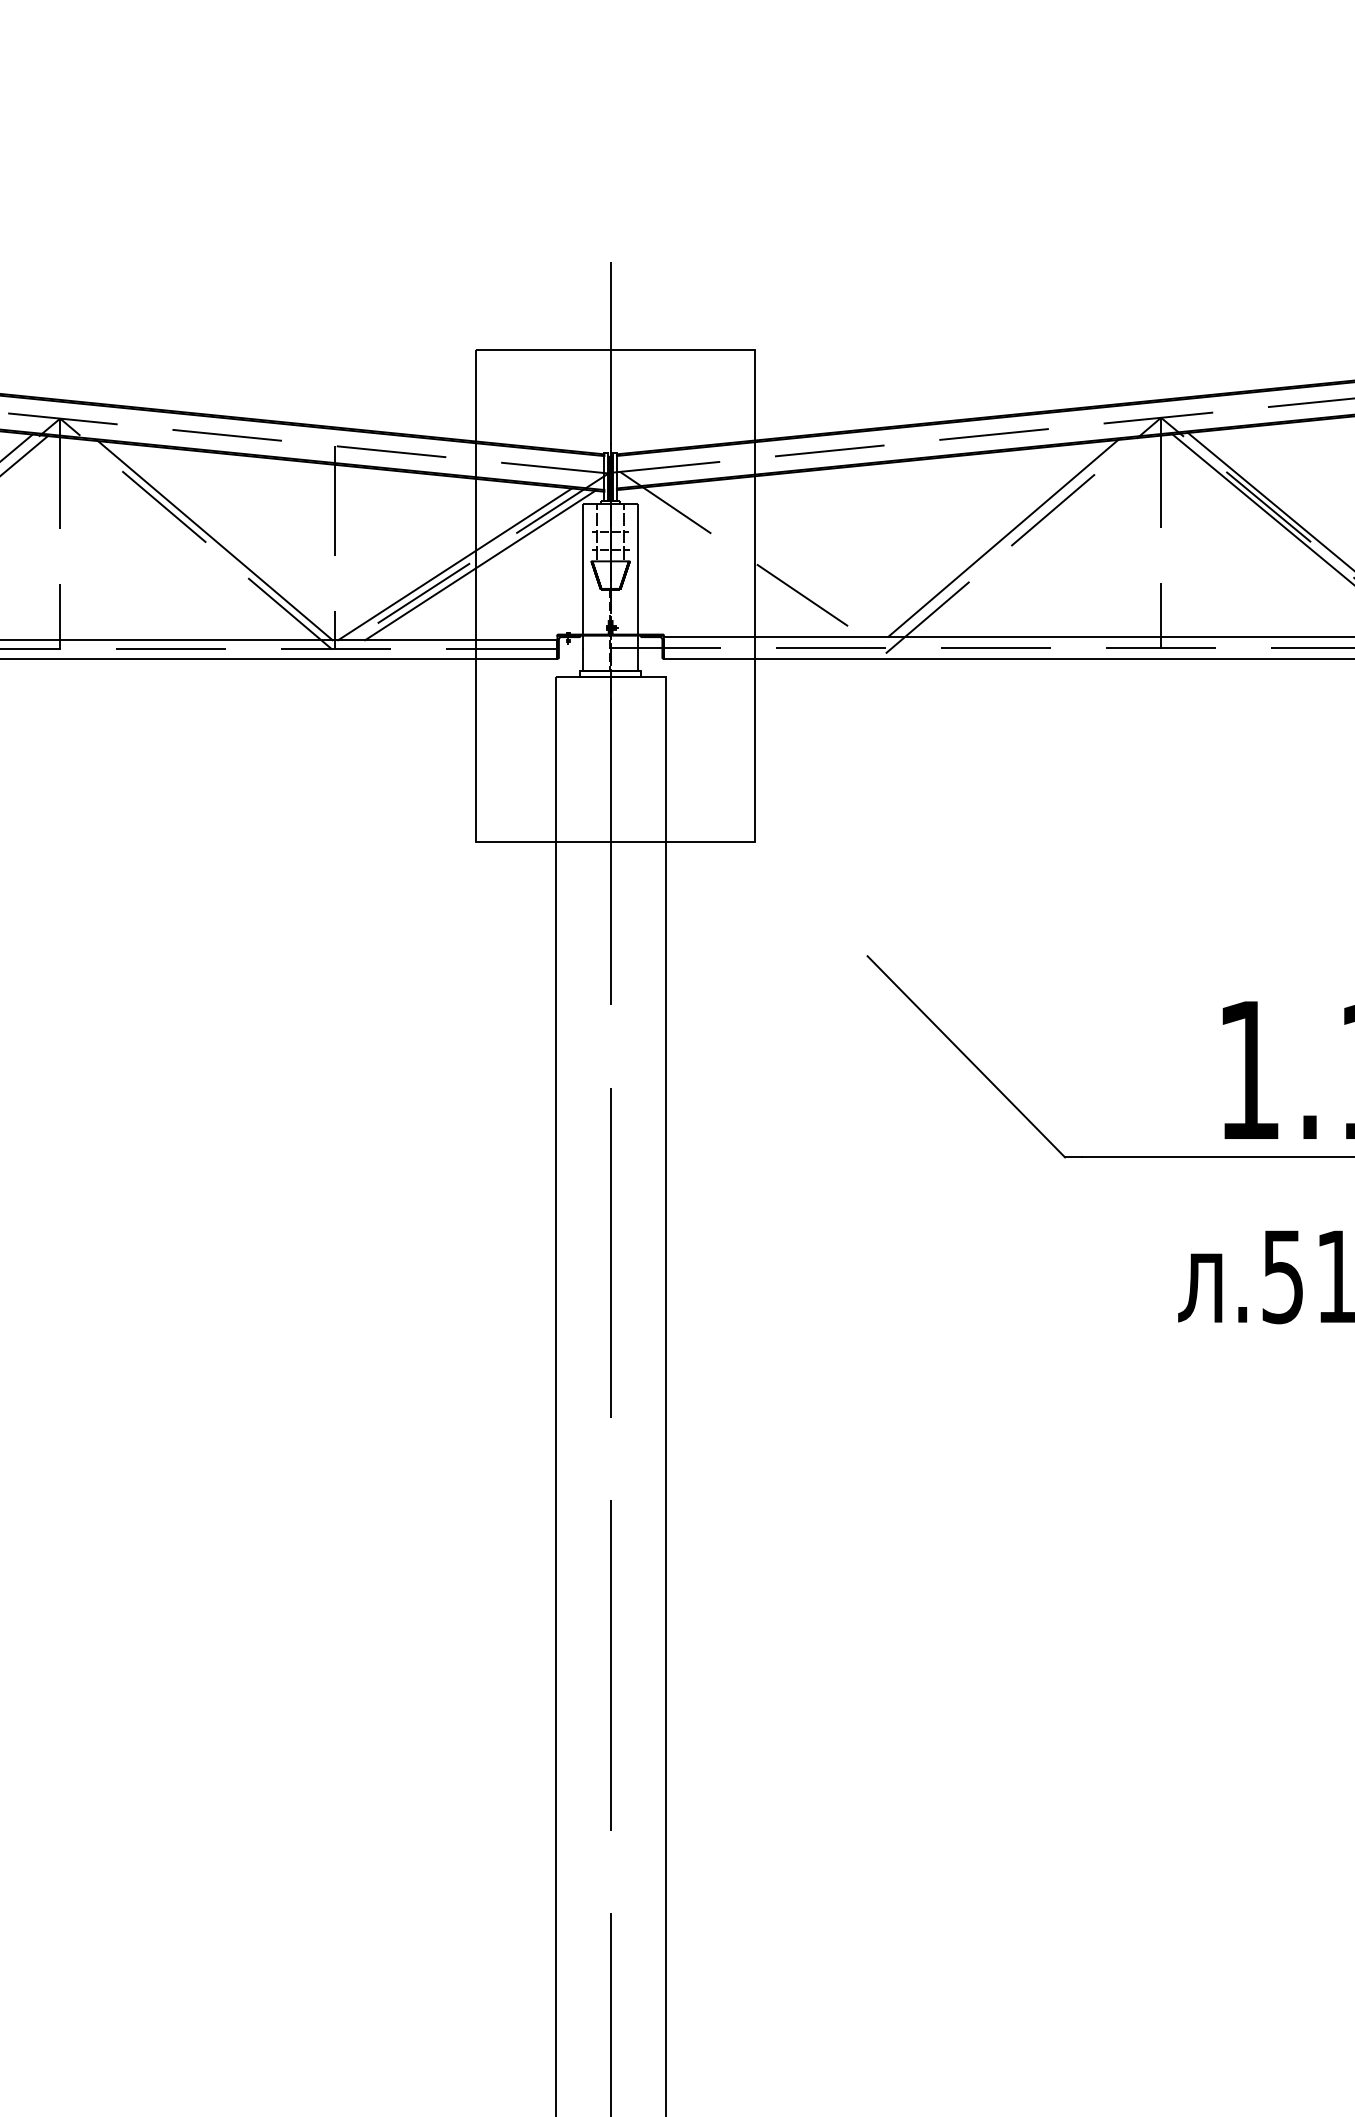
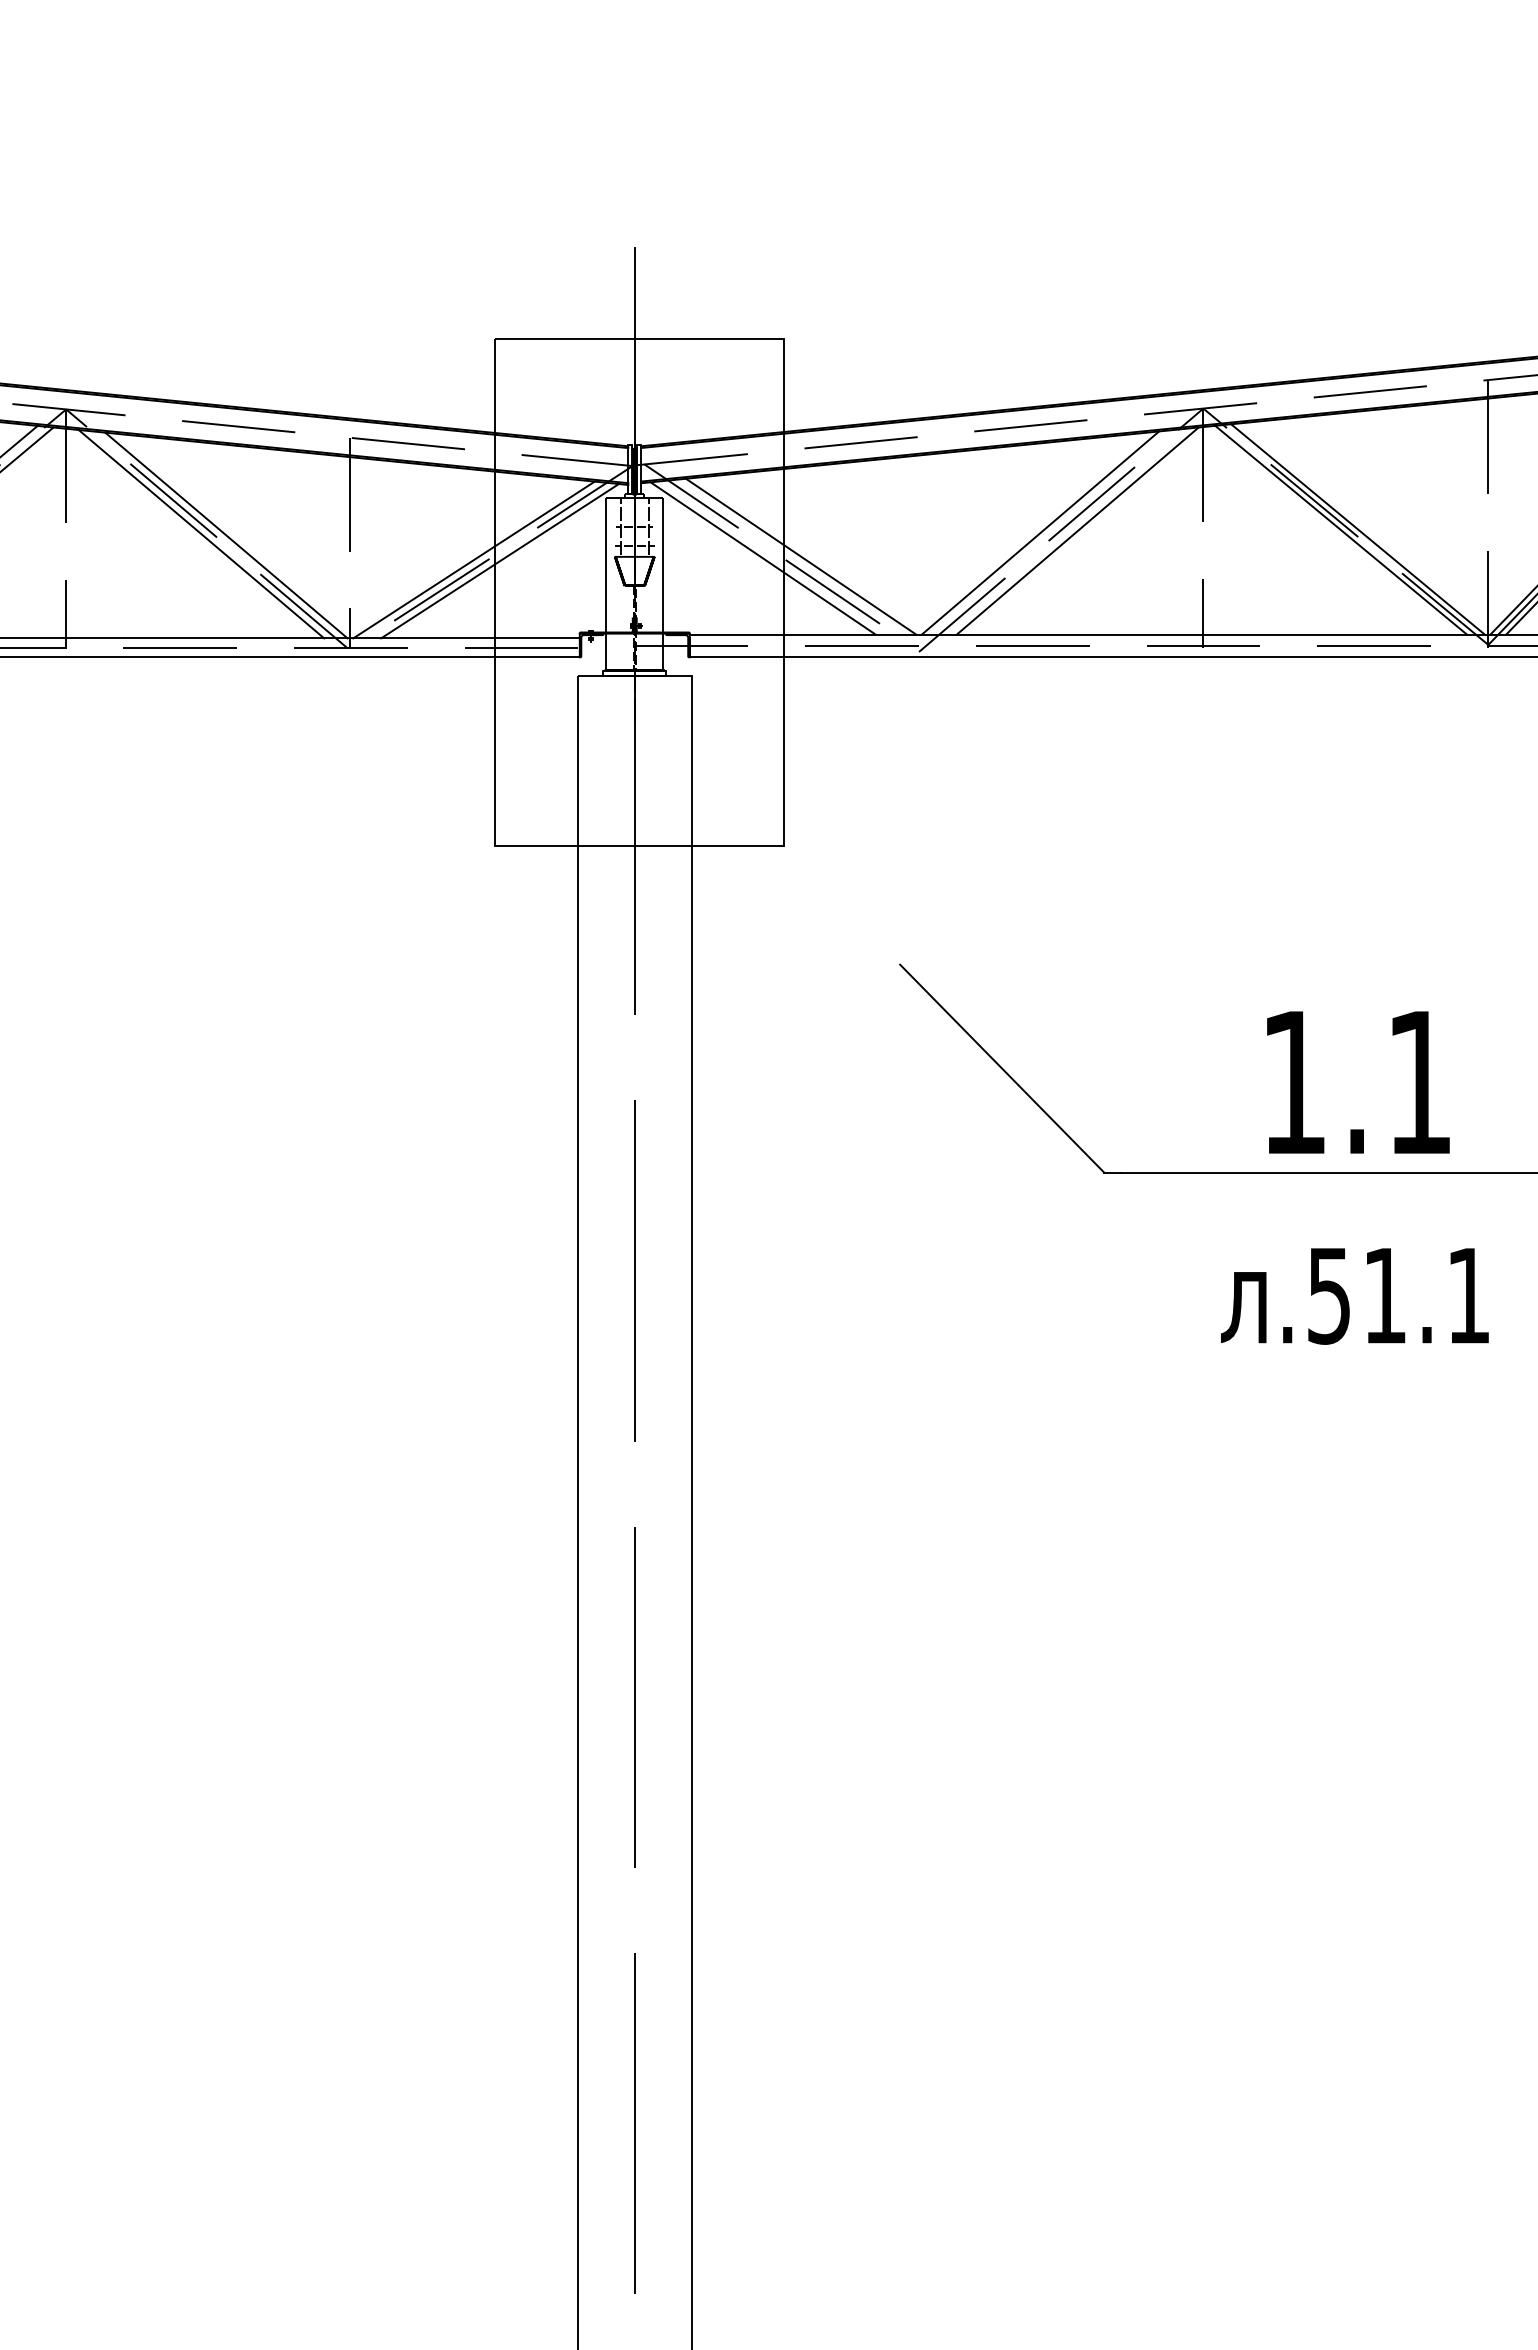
line: (1039, 535) -> (1077, 530), added
line: (191, 539) -> (201, 534), added
line: (771, 561) -> (800, 556), added
line: (734, 562) -> (762, 558), added

